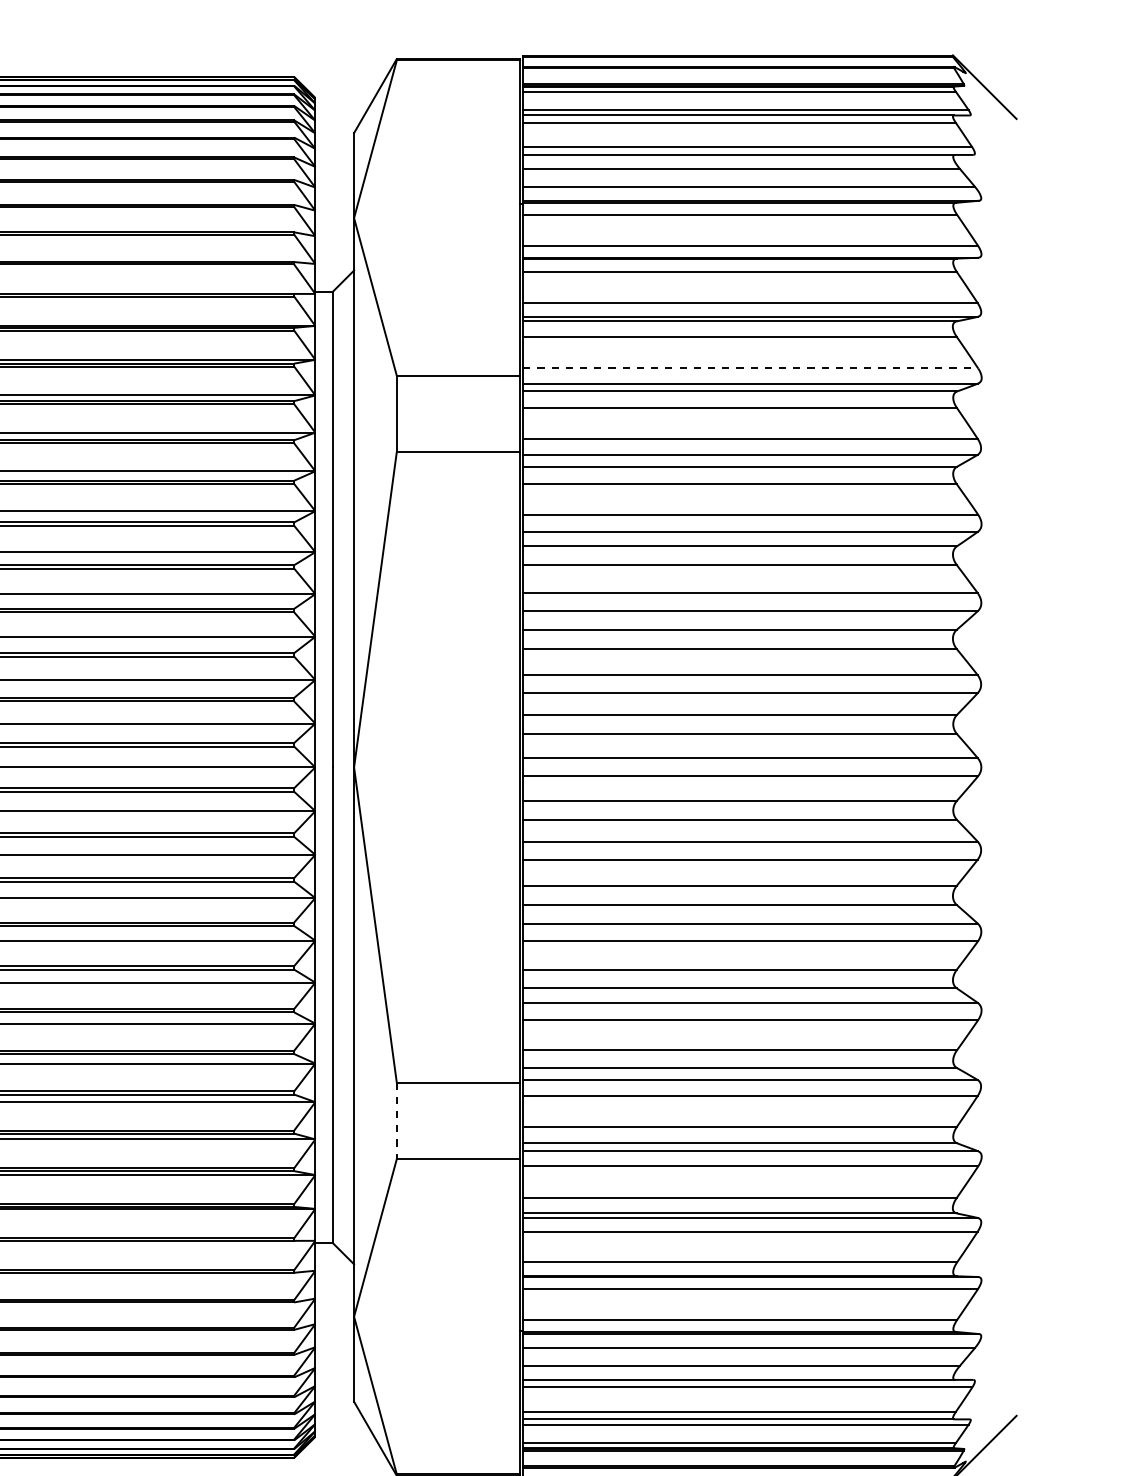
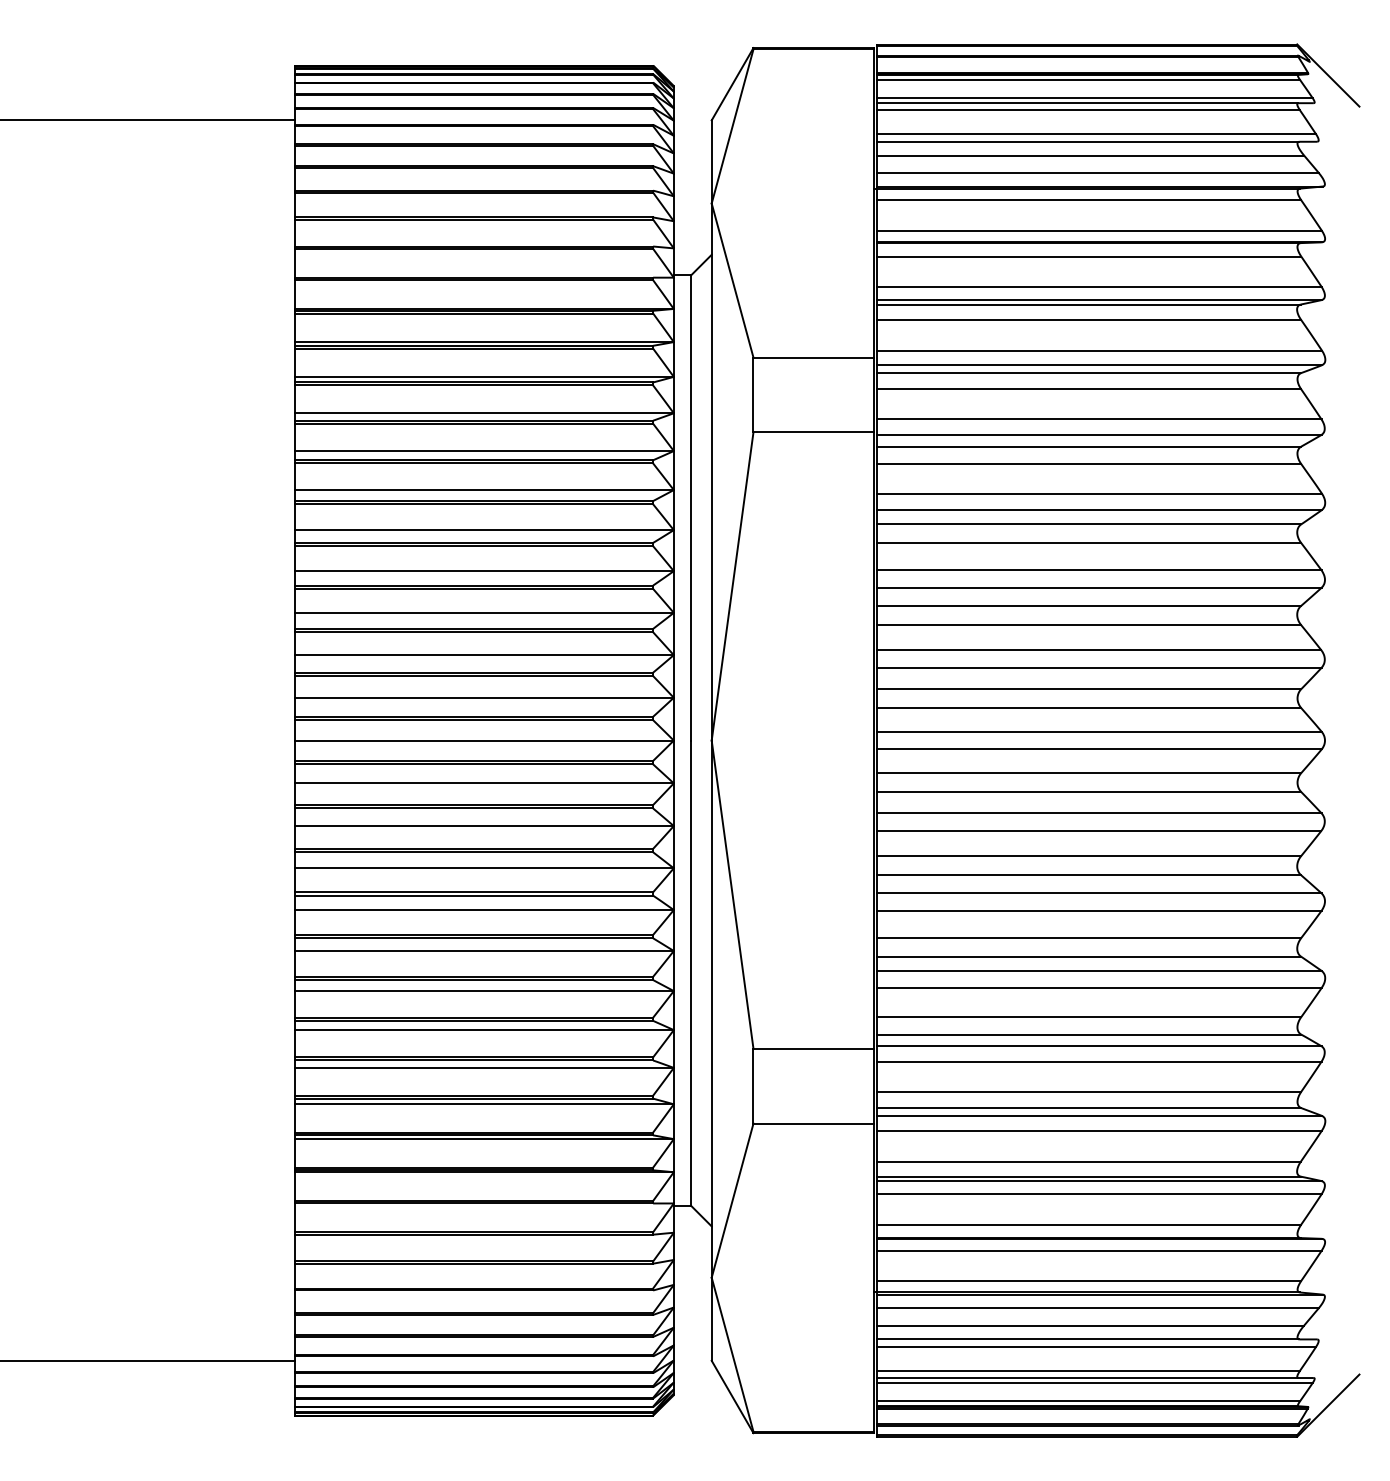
line: (751, 368) -> (1100, 350), dashed -> solid
line: (396, 1121) -> (753, 1086), dashed -> solid

